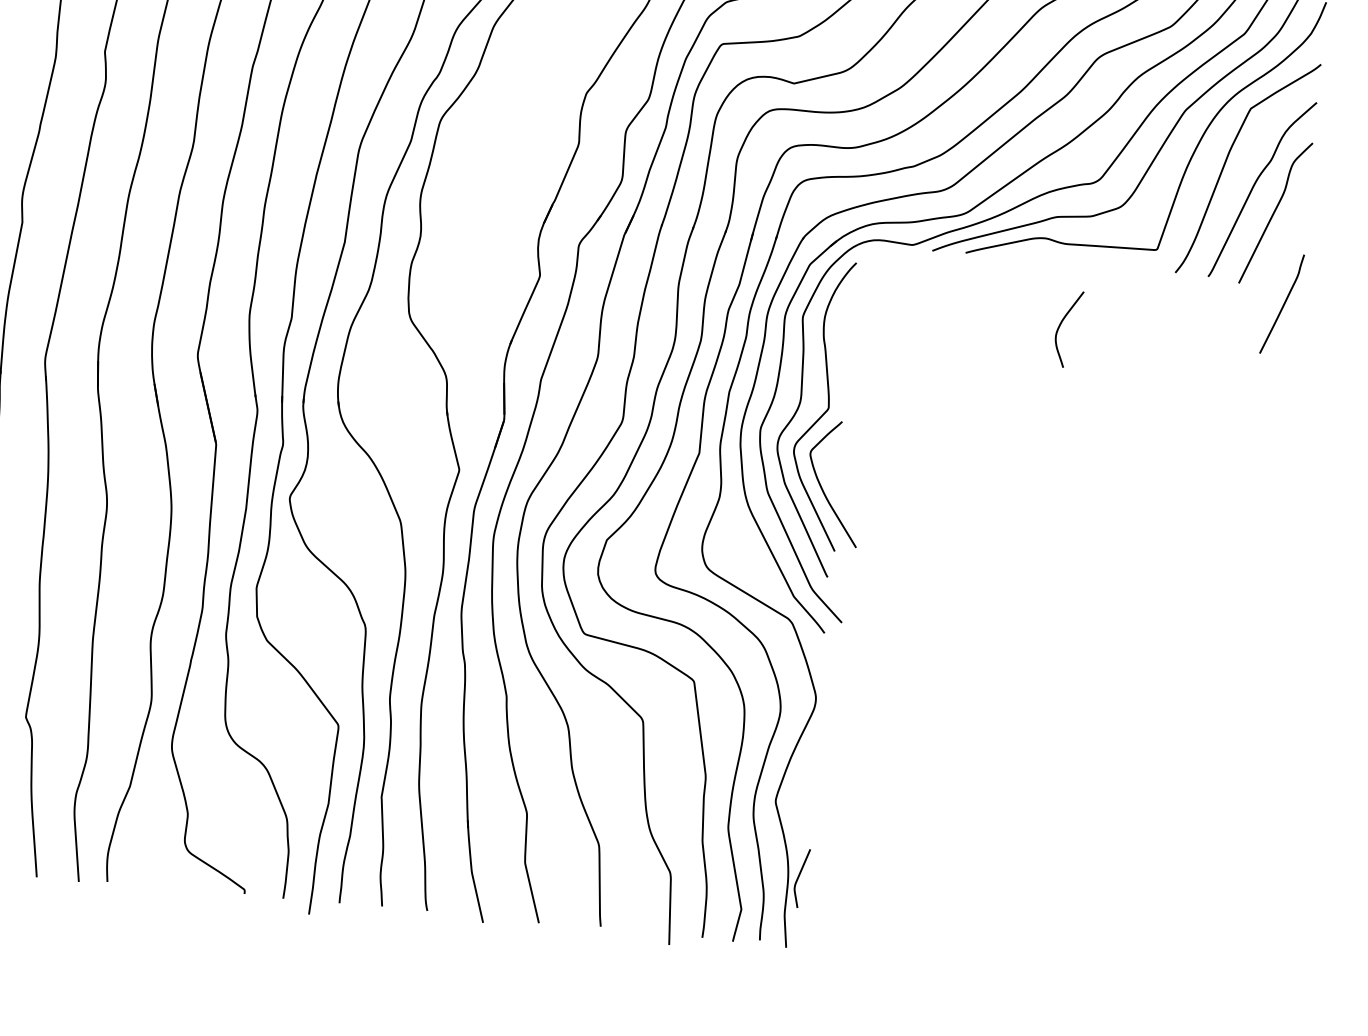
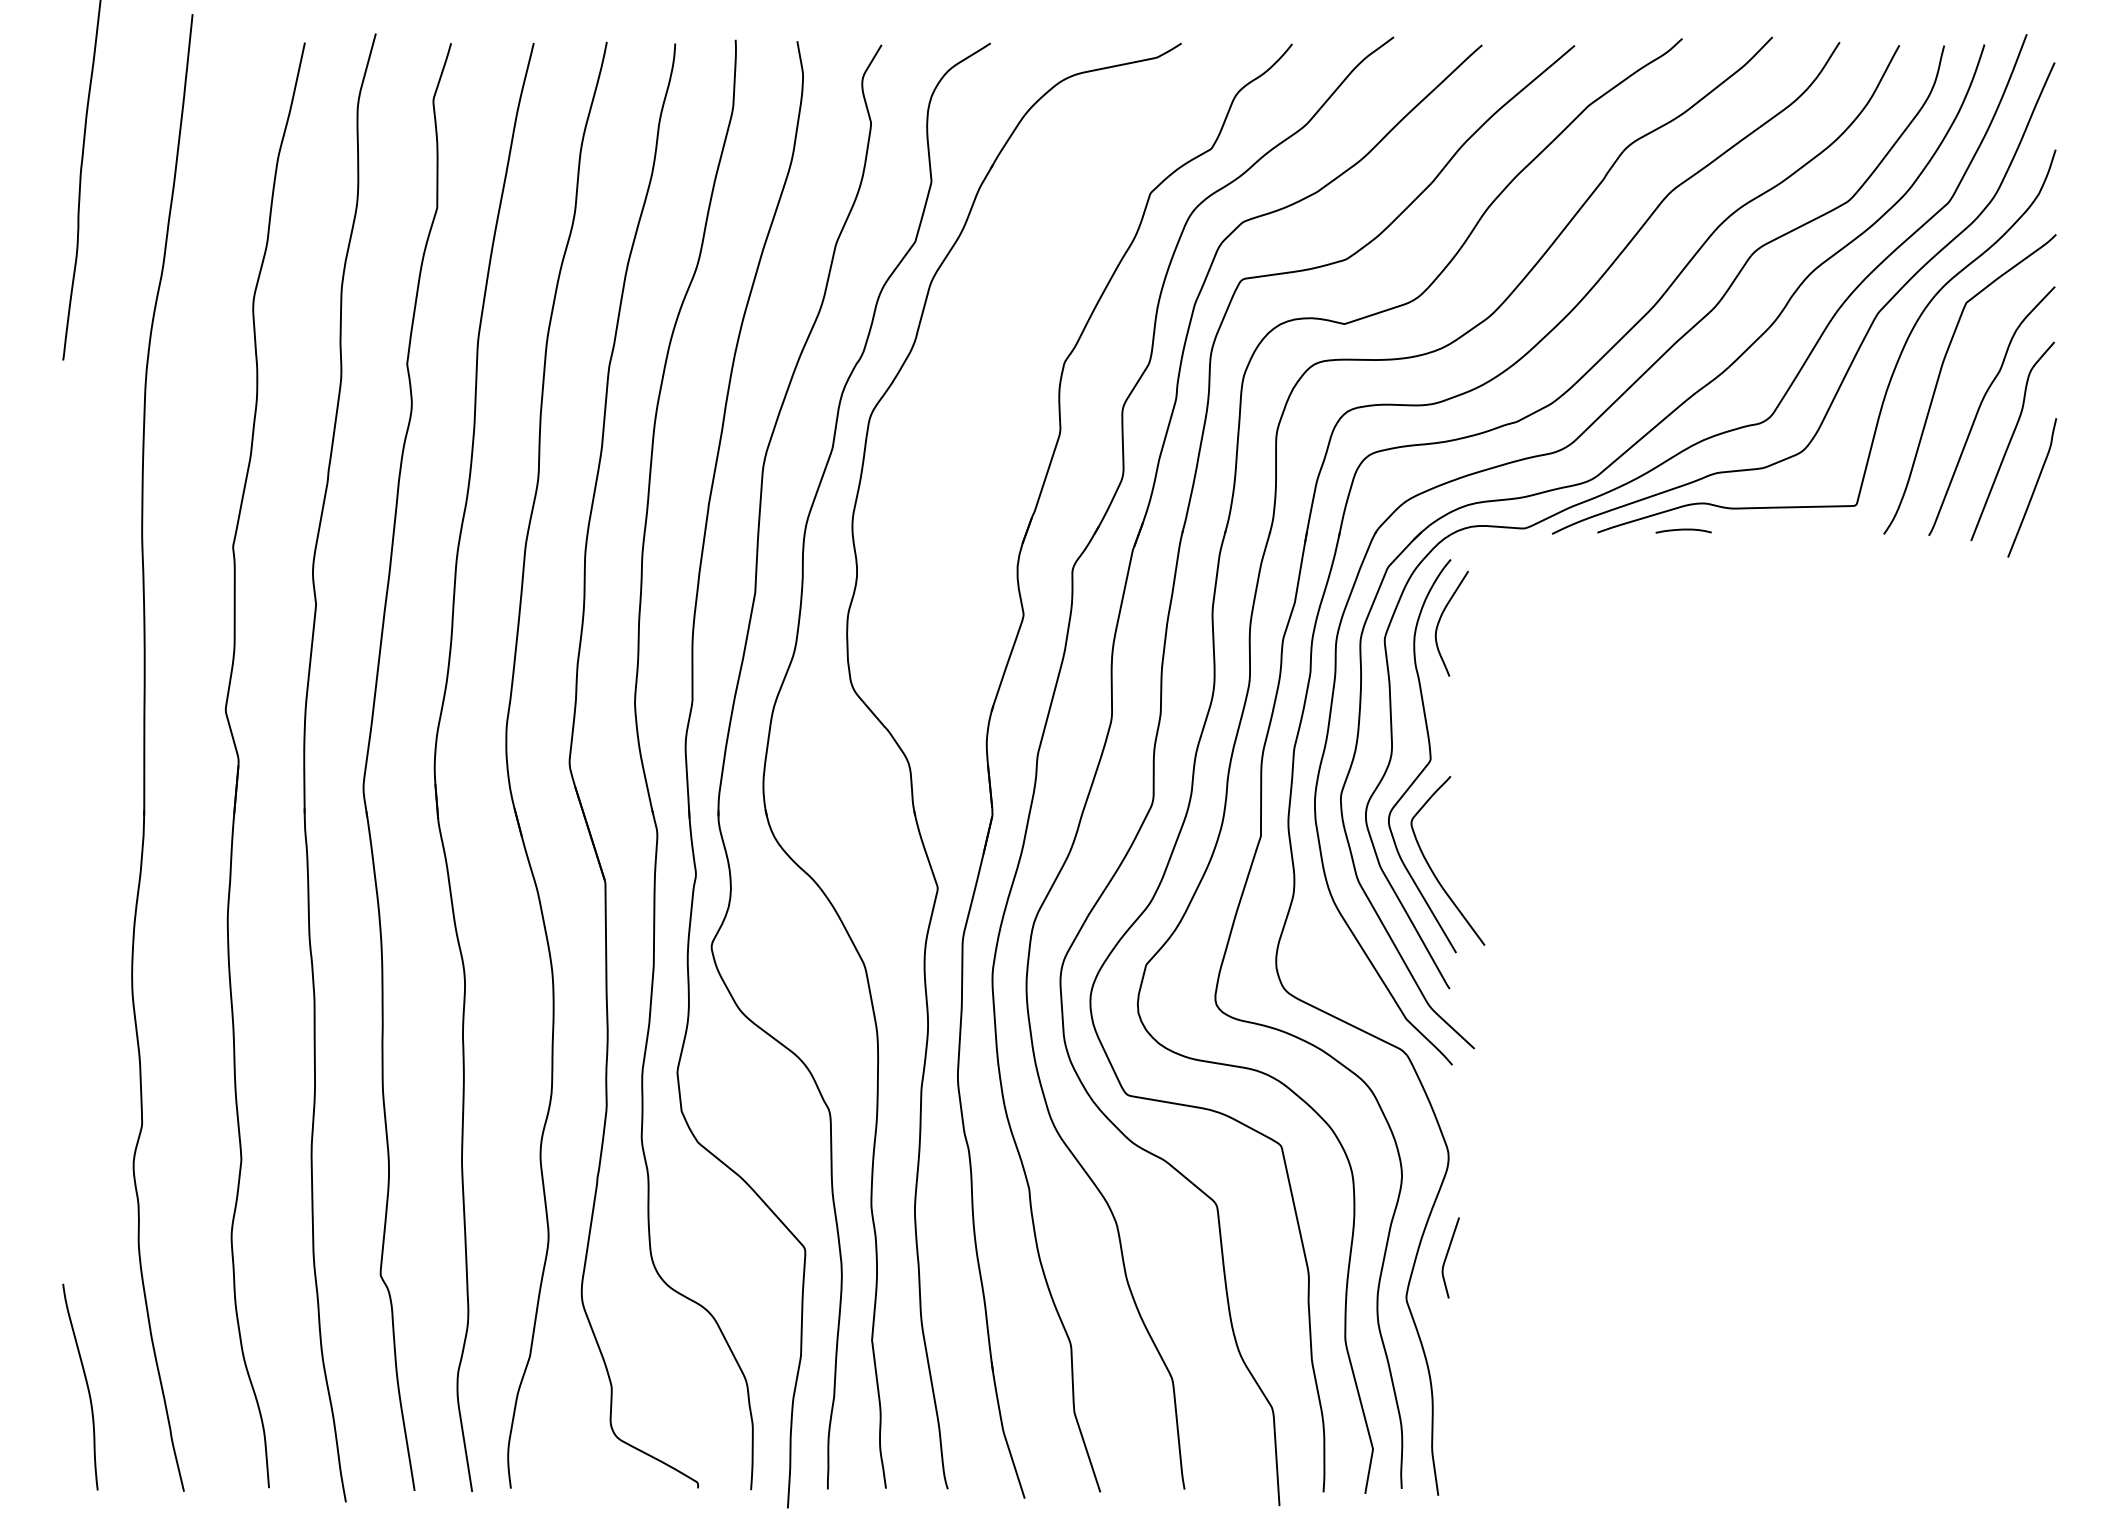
curve: (1028, 256) -> (1683, 530), added
curve: (1283, 303) -> (2034, 487), moved
curve: (1061, 324) -> (1441, 618), moved
curve: (799, 877) -> (1447, 1256), moved

